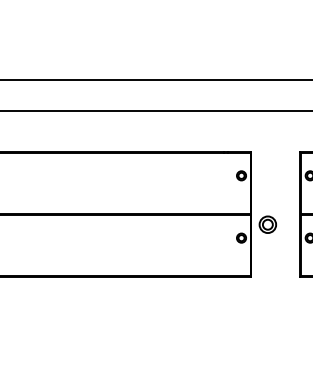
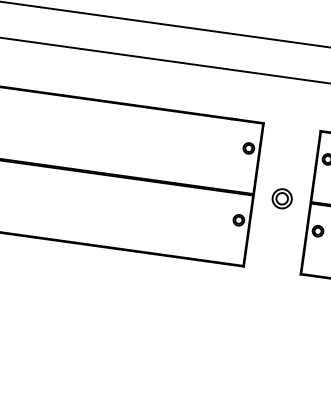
part: (267, 224) -> (281, 198), moved

